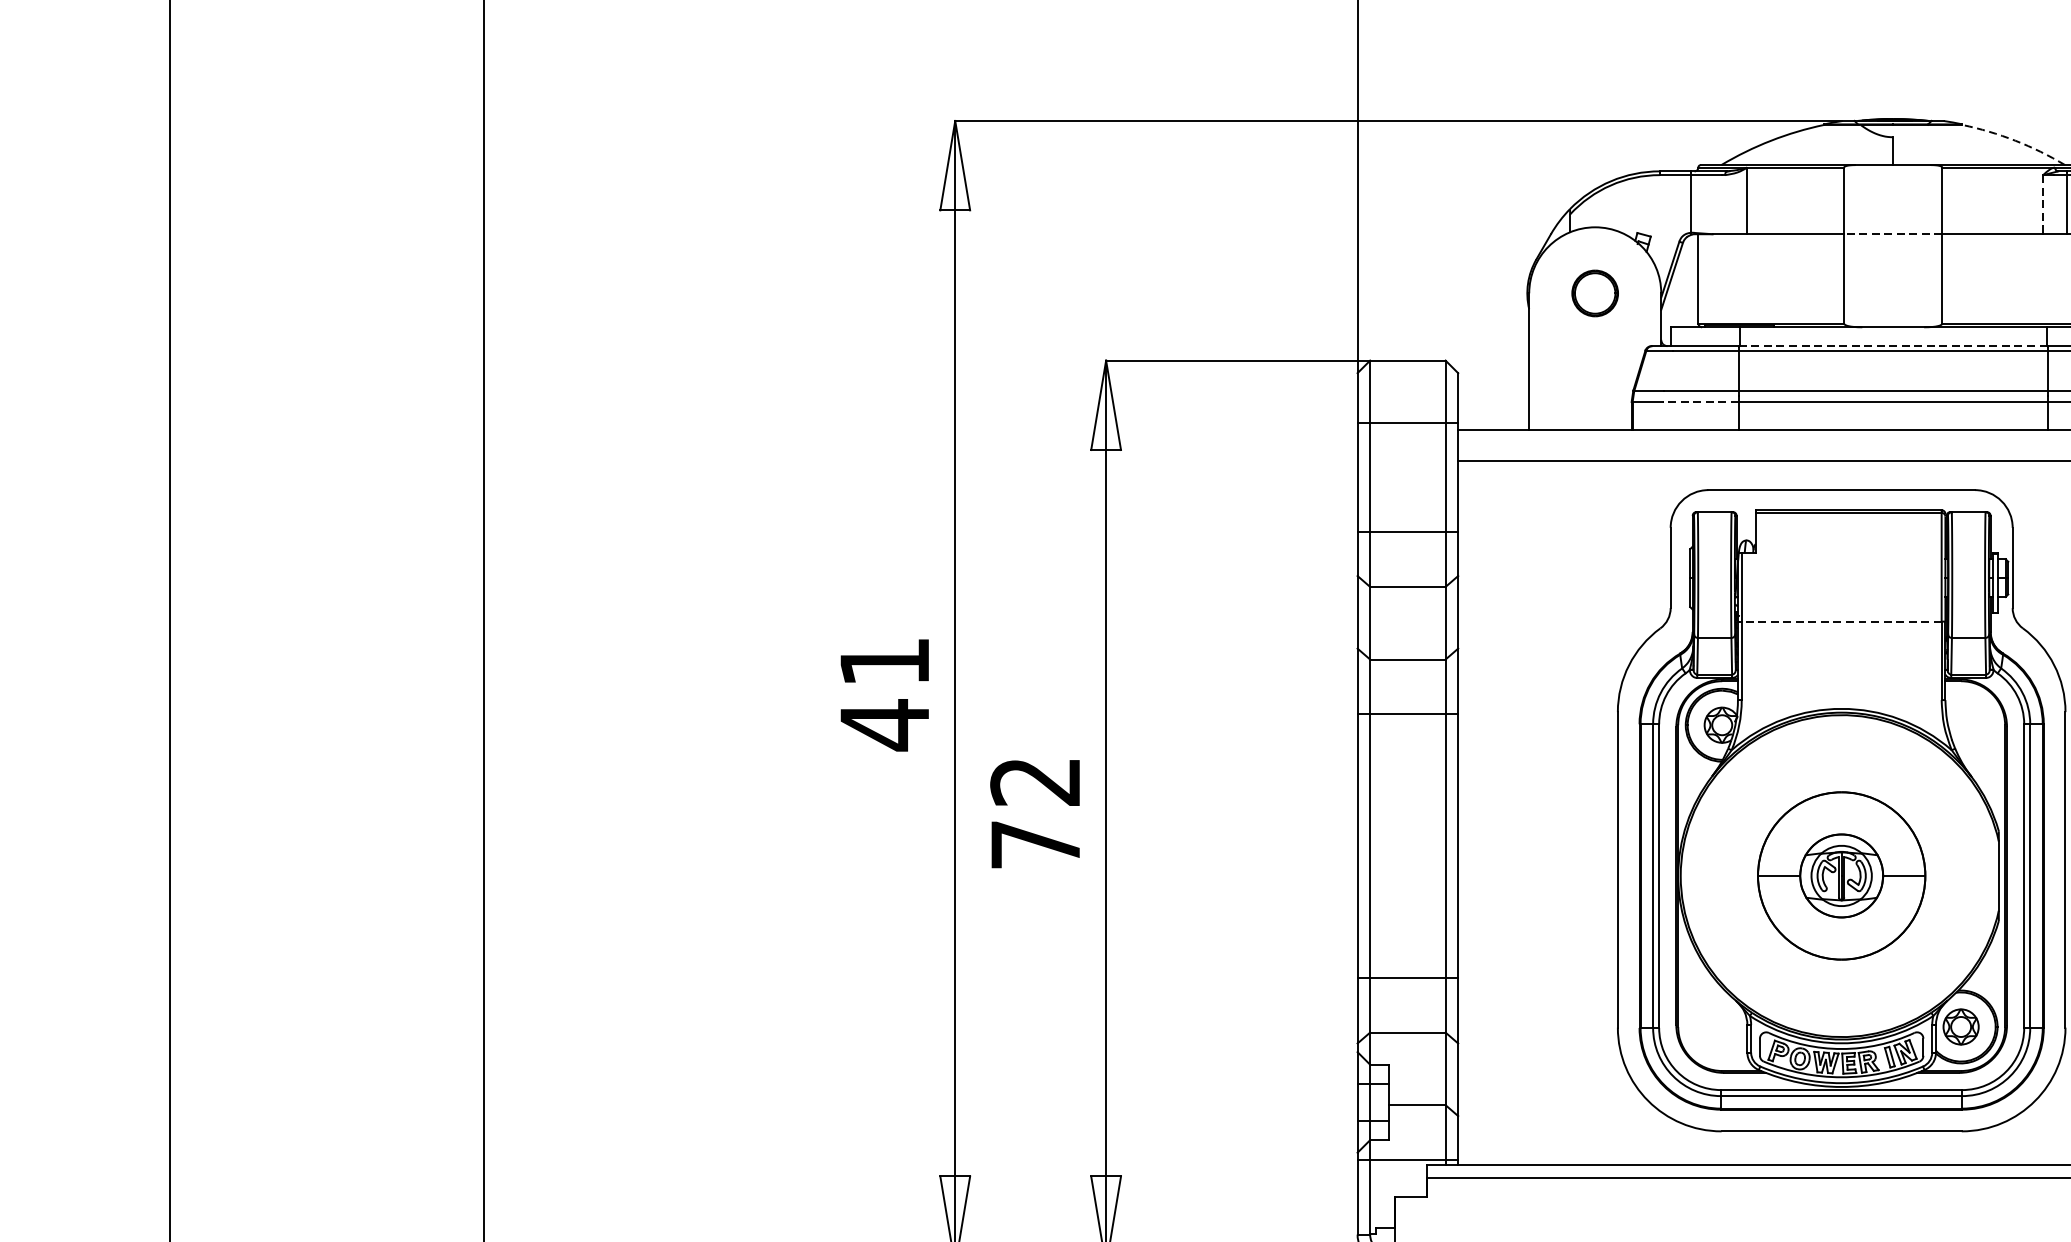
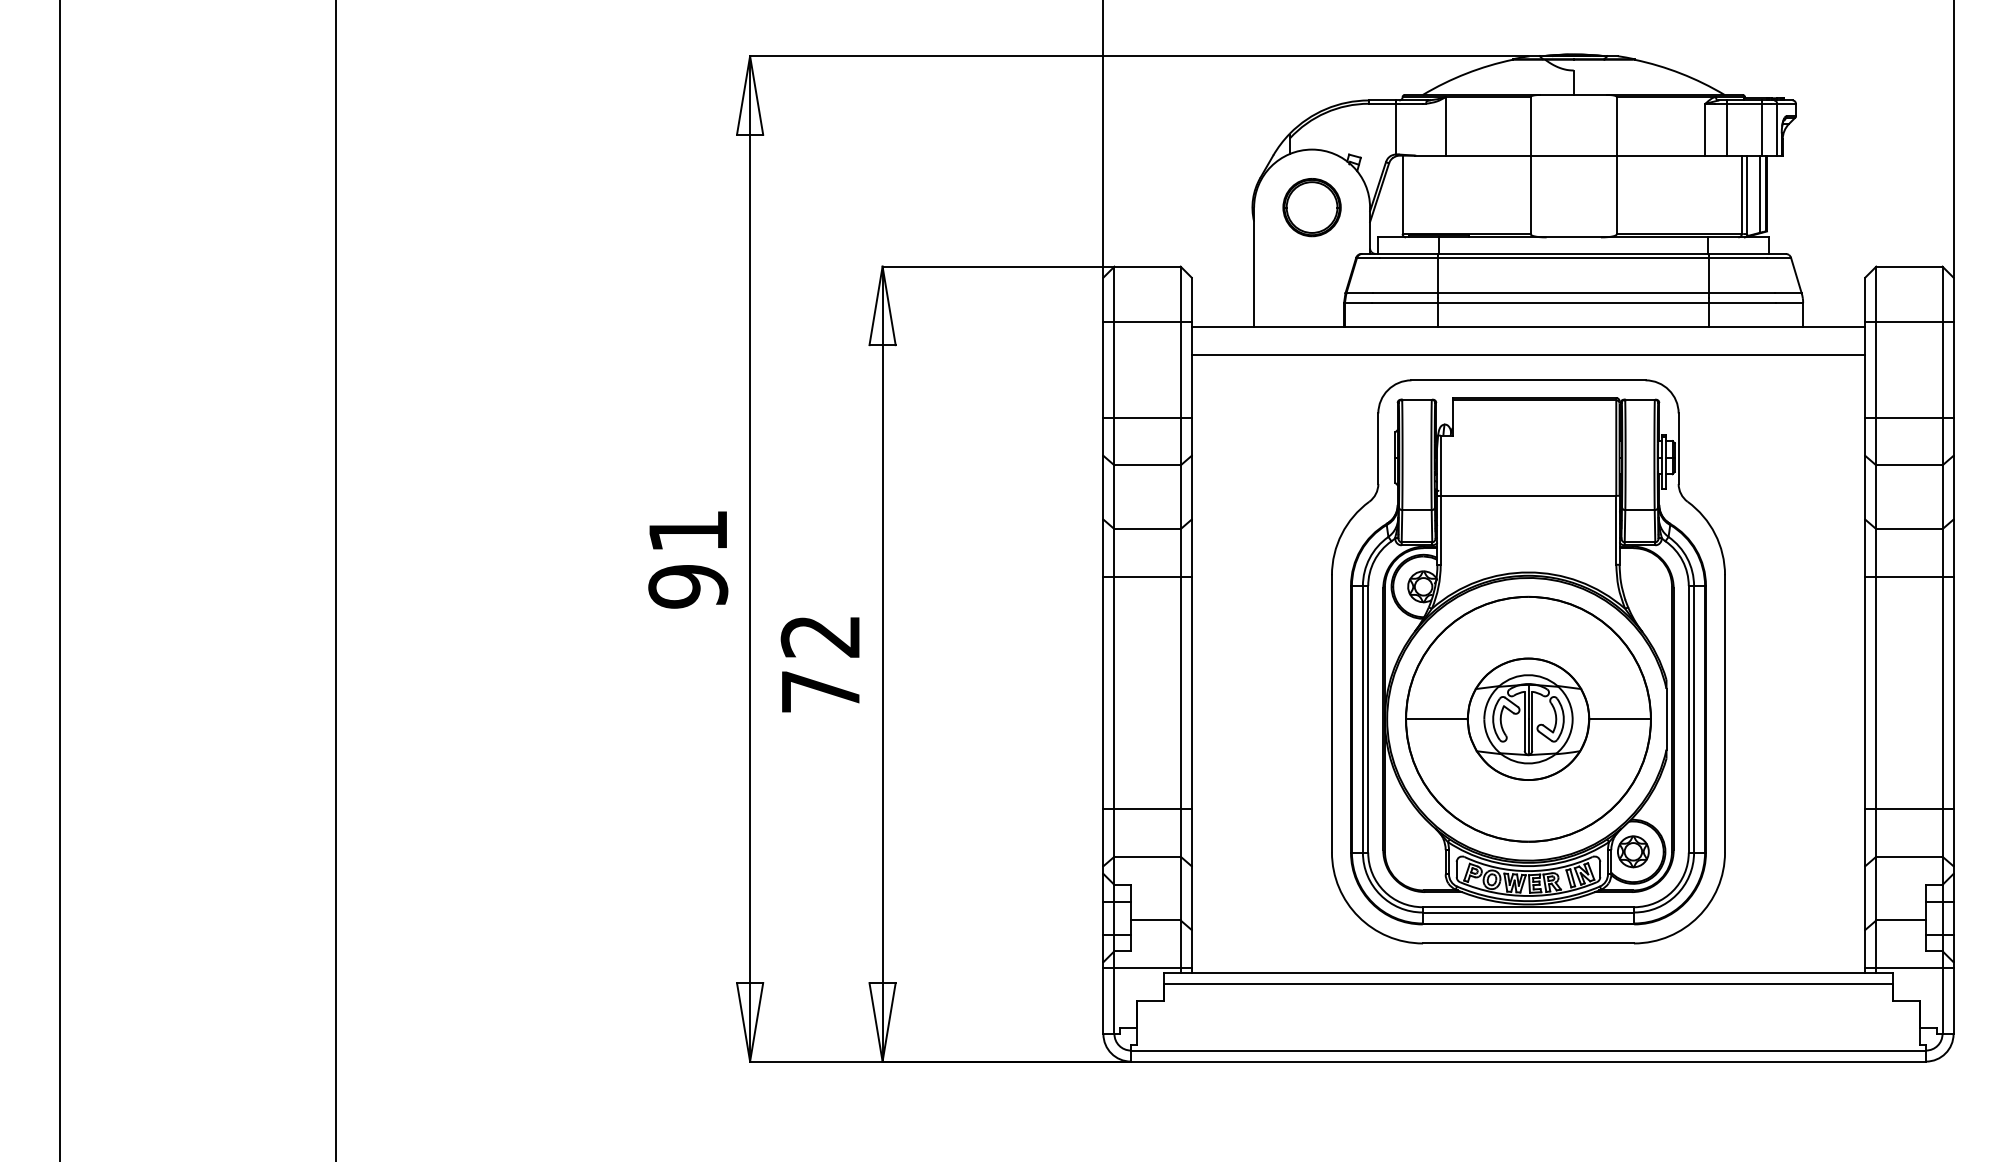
arc: (2015, 140) -> (1681, 73), dashed -> solid
line: (2043, 204) -> (1705, 129), dashed -> solid
line: (1892, 234) -> (1573, 155), dashed -> solid
part: (1594, 293) -> (1311, 207), size x1.43
line: (1892, 345) -> (1573, 253), dashed -> solid
line: (1700, 401) -> (1404, 302), dashed -> solid
line: (1841, 621) -> (1528, 495), dashed -> solid
text: (885, 724) -> (688, 586), 41 -> 91
part: (1841, 875) -> (1528, 718), size x1.67

